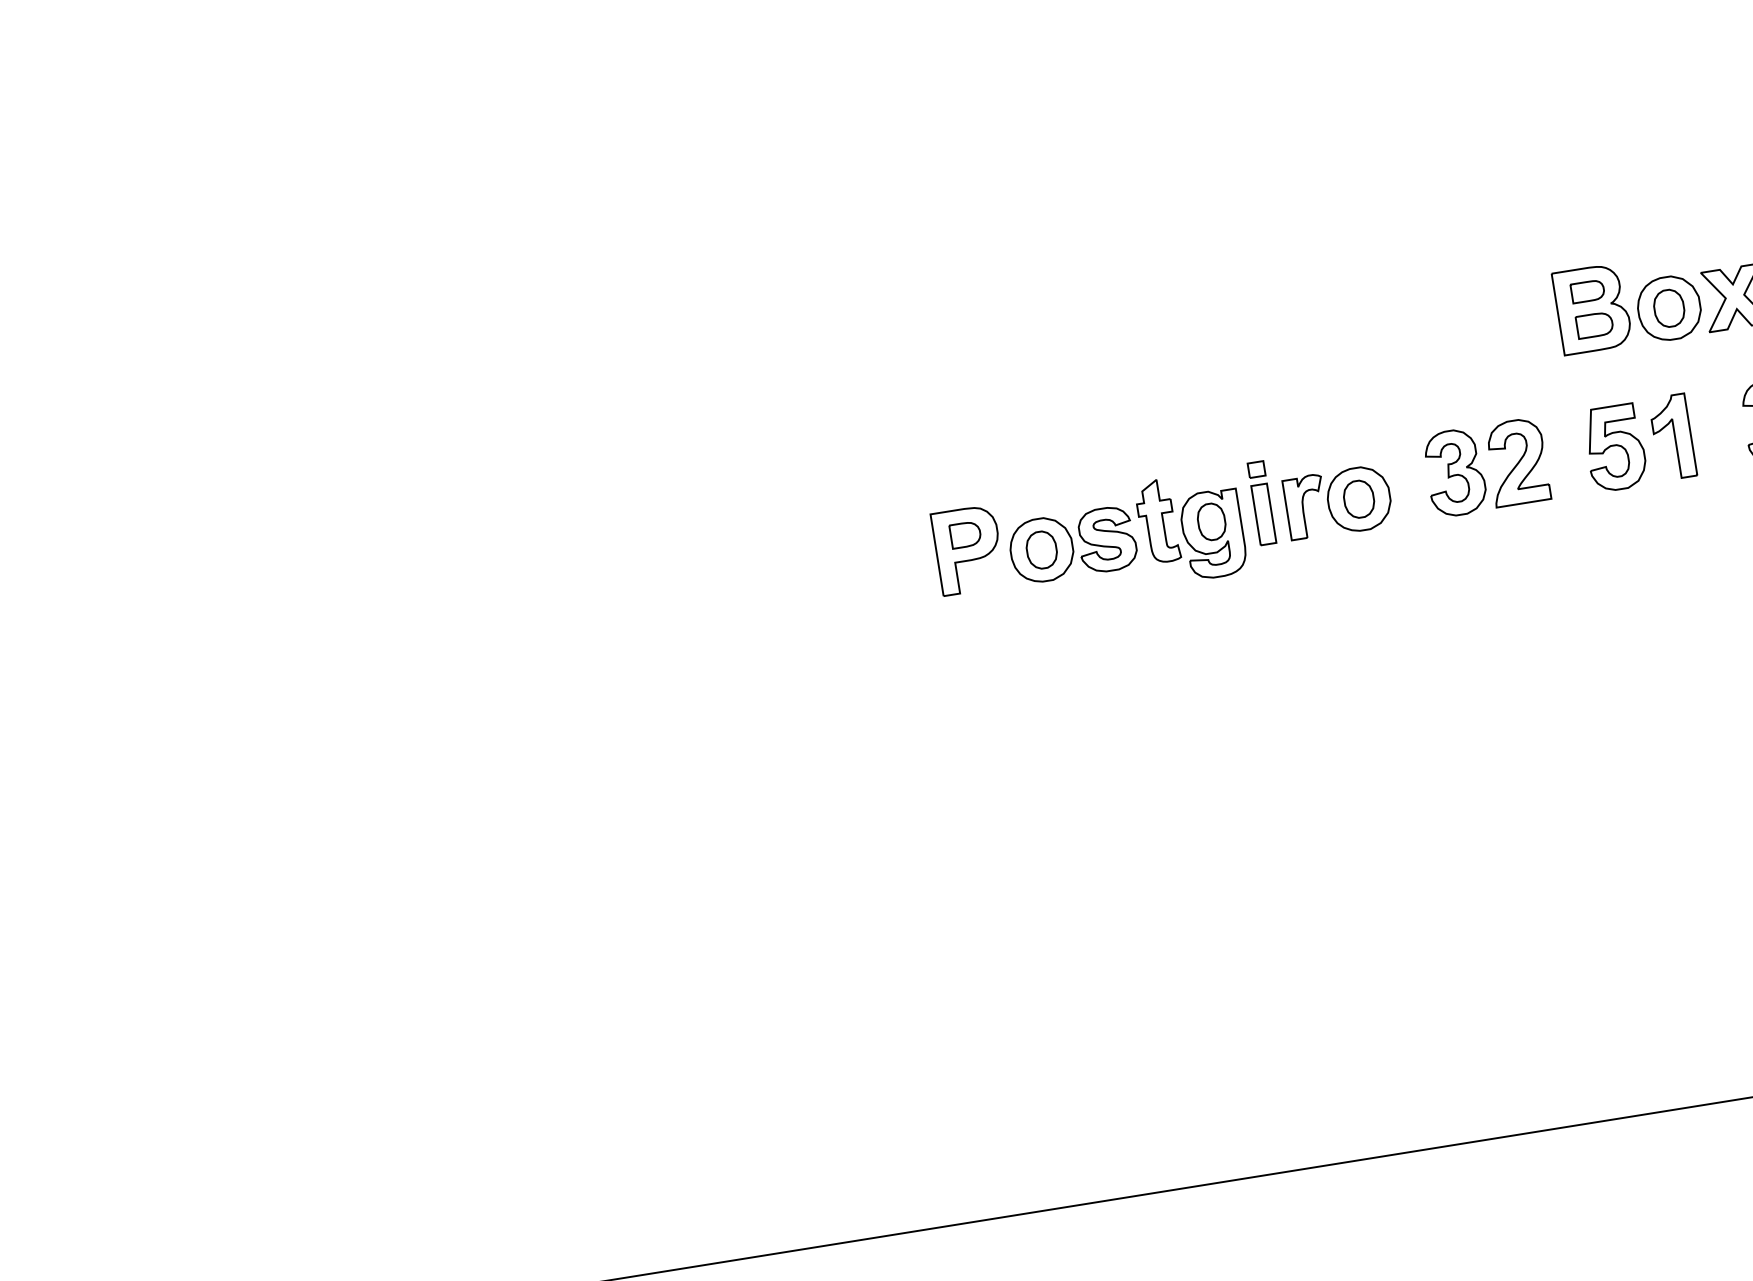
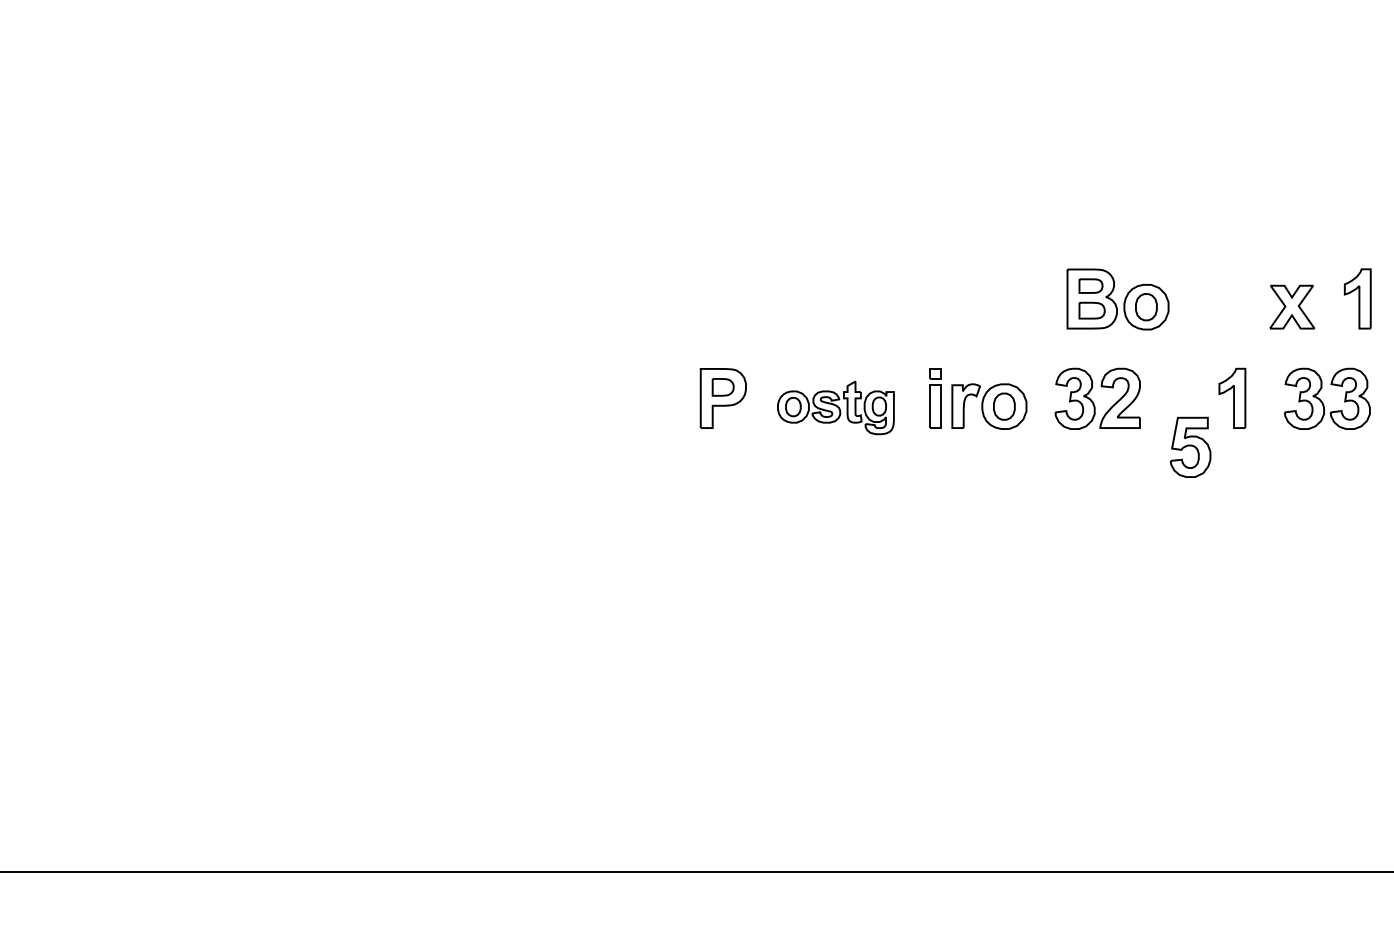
part: (1627, 304) -> (1117, 299), moved
part: (1614, 446) -> (1190, 446), moved
part: (1125, 537) -> (835, 407), size x0.7

